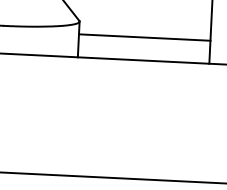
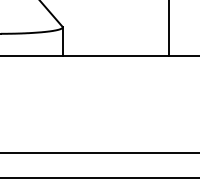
line: (143, 37) -> (115, 37), removed

